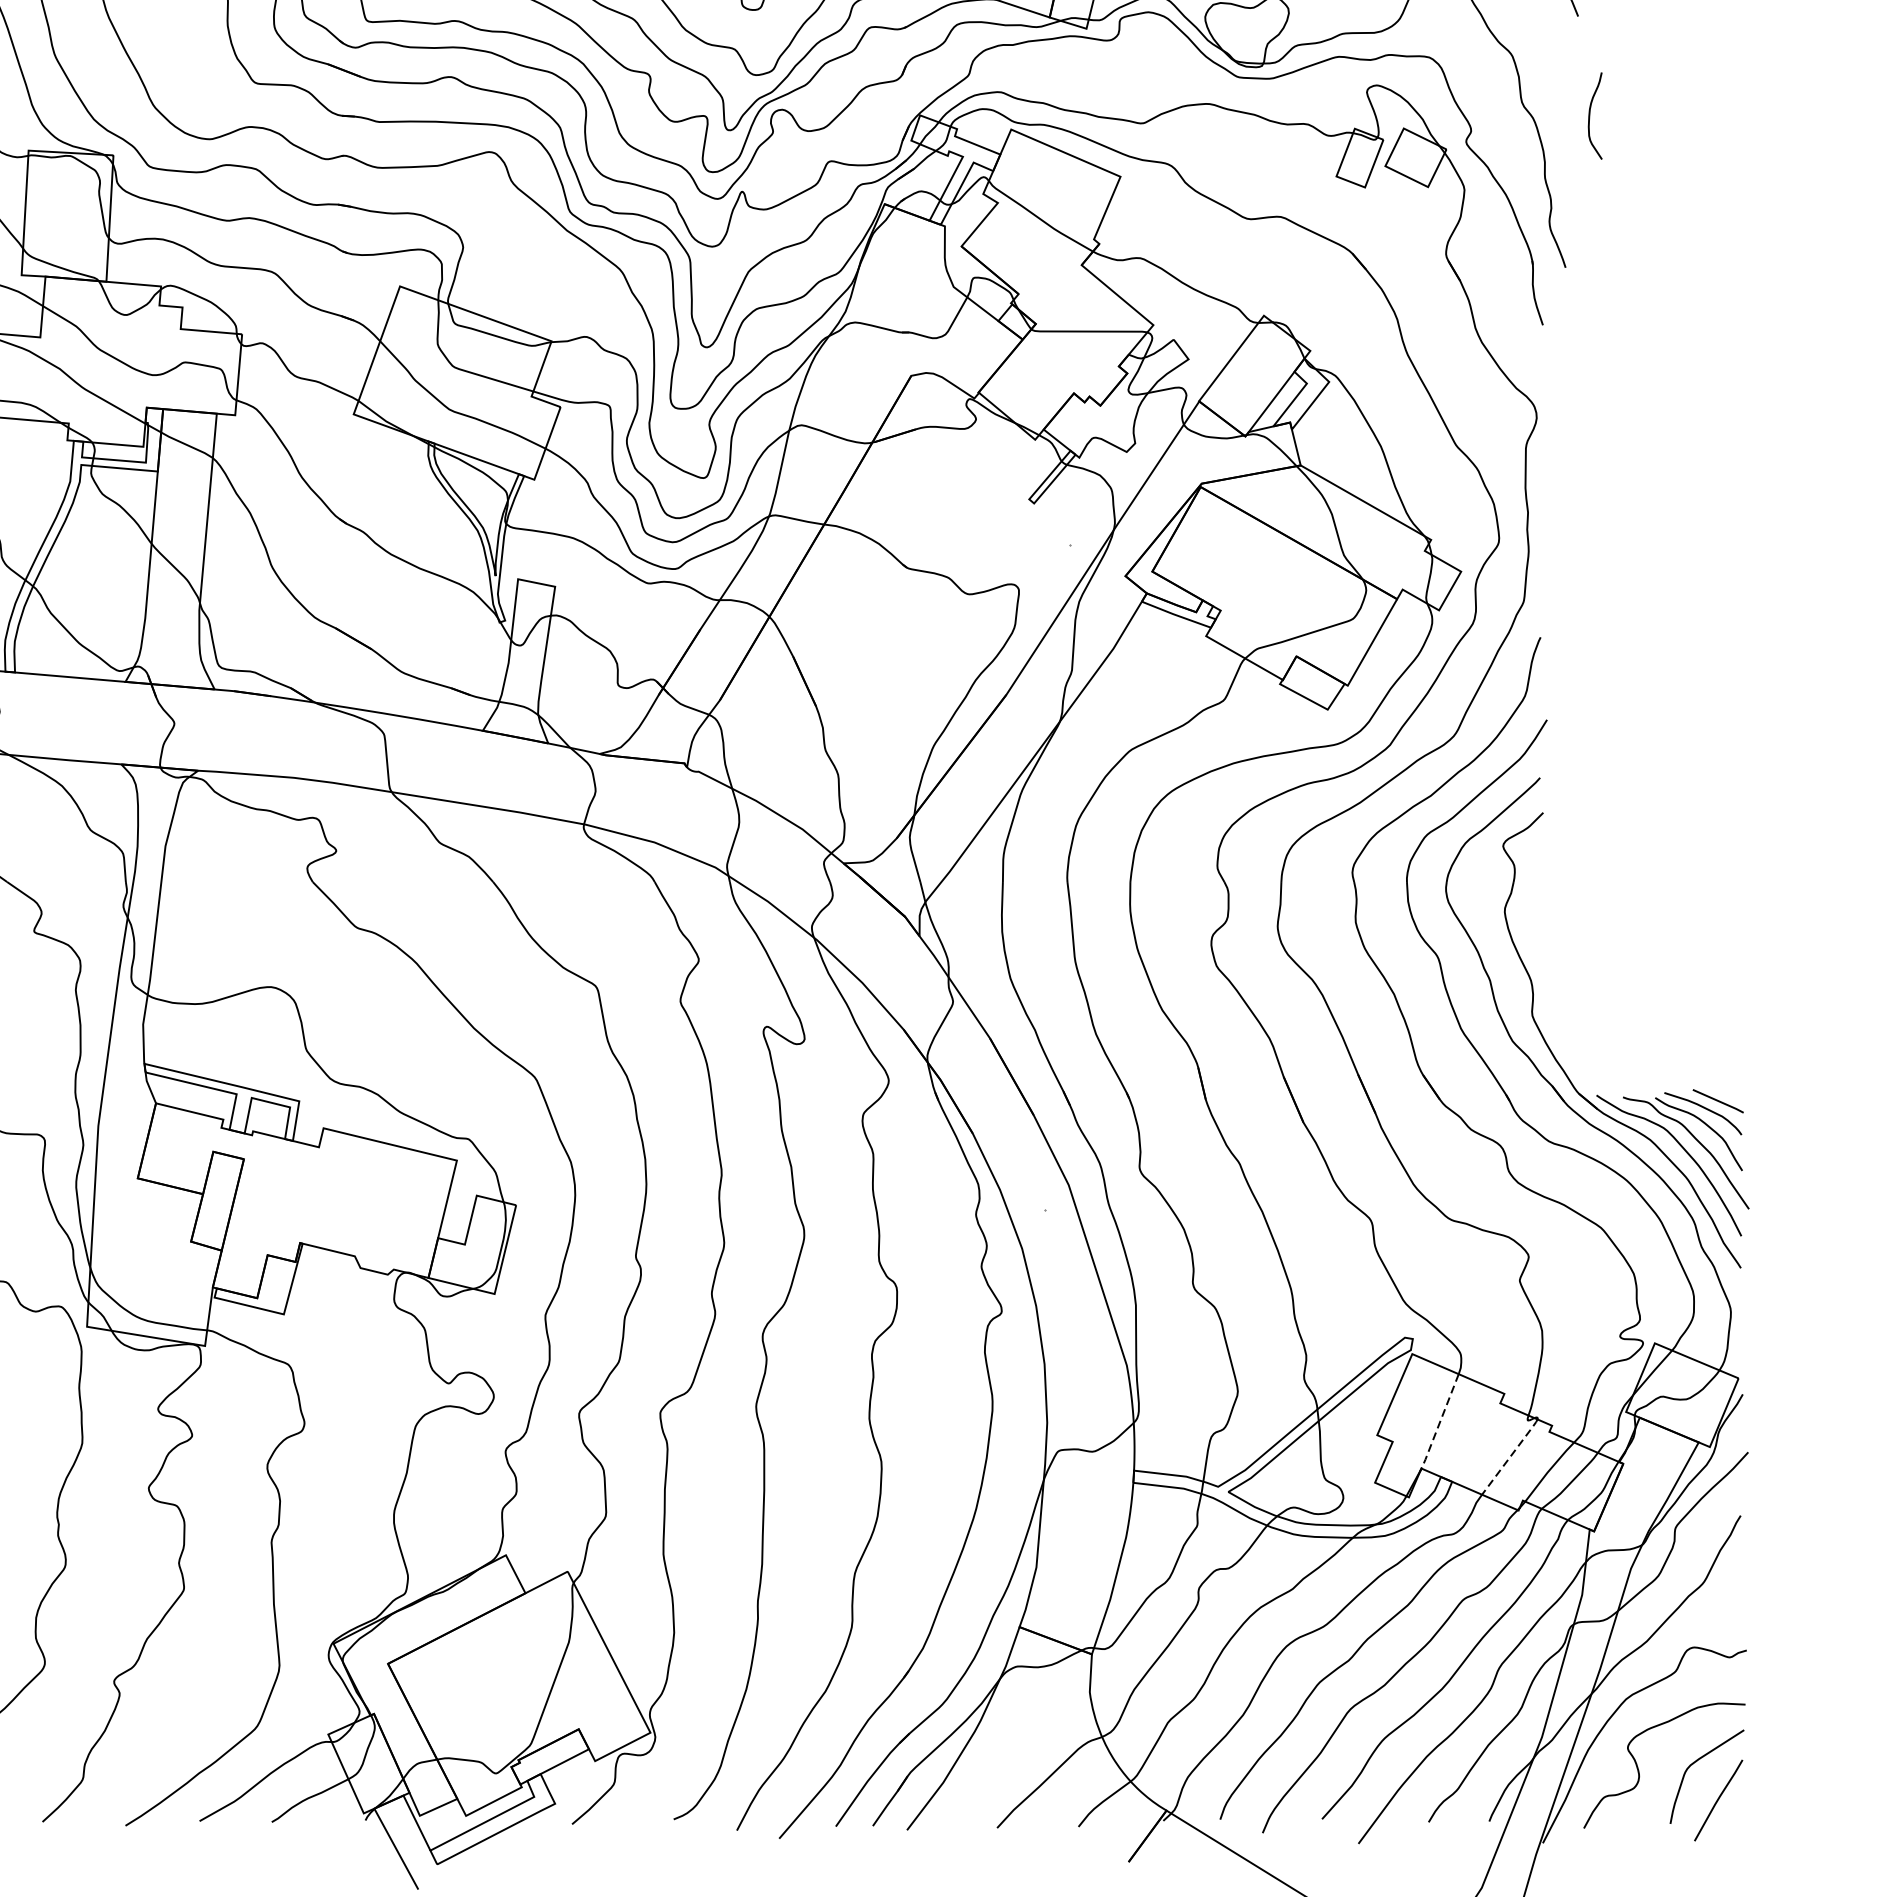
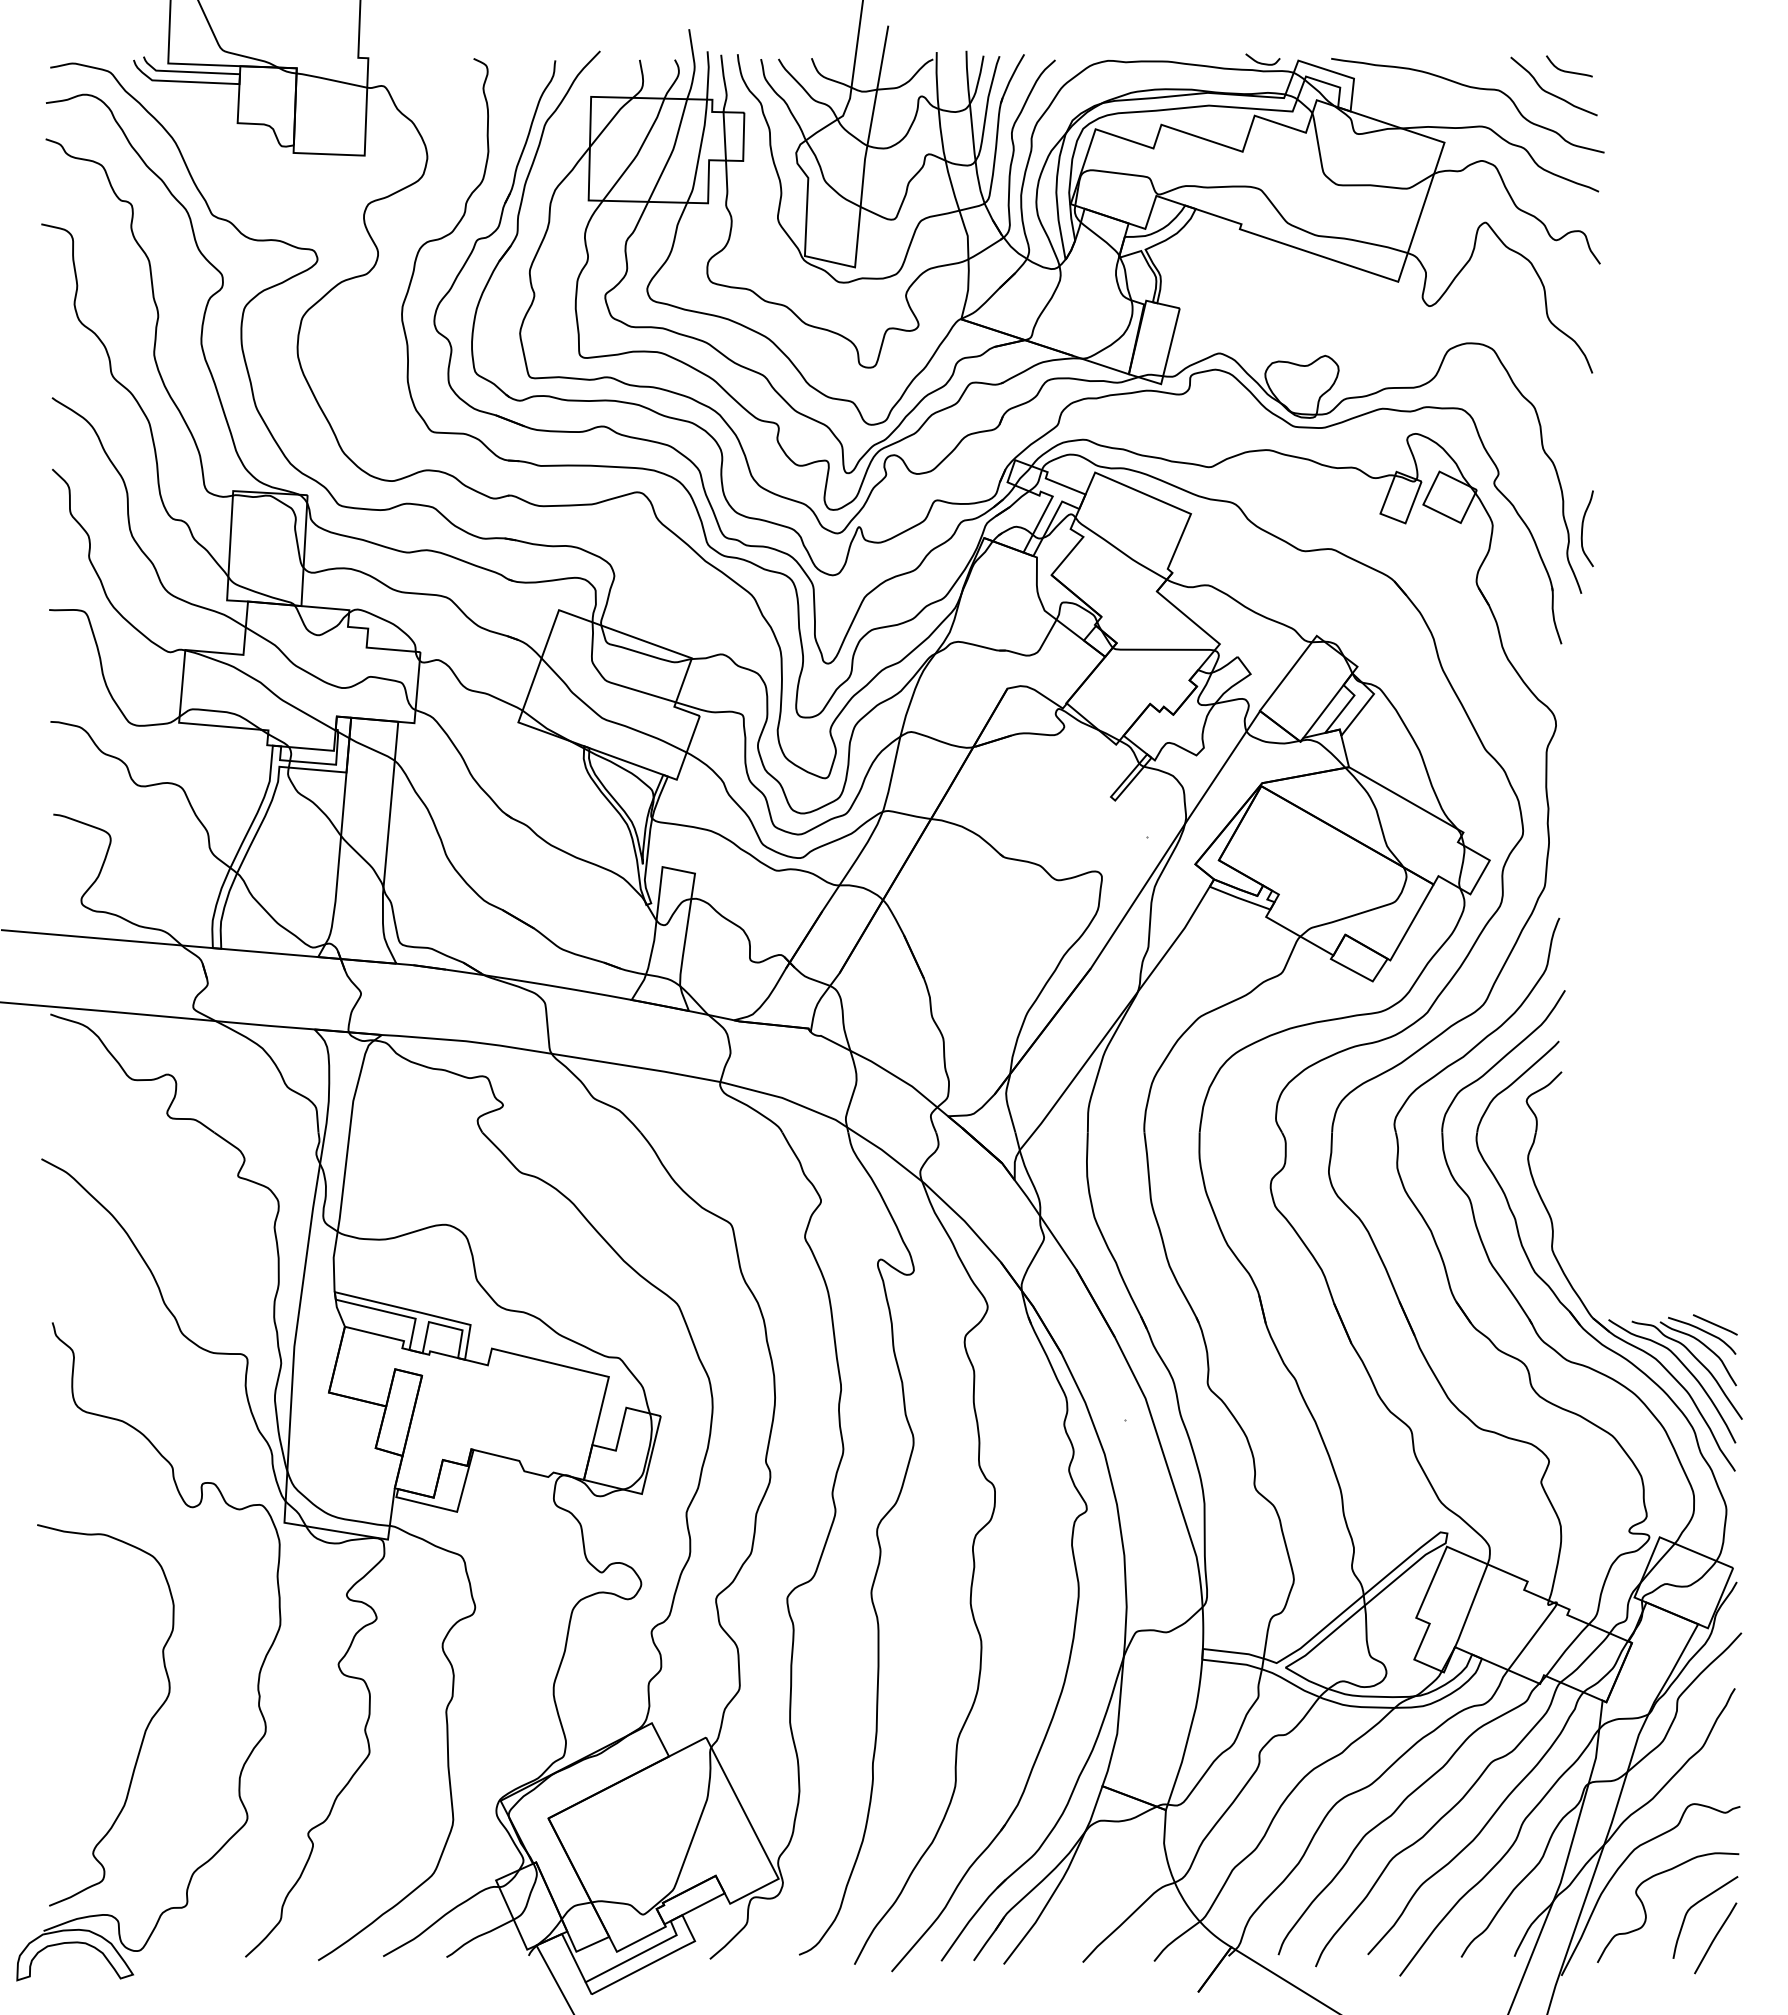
curve: (1590, 115) -> (1583, 528), moved
line: (1440, 1422) -> (1471, 1606), dashed -> solid
line: (1510, 1456) -> (1533, 1636), dashed -> solid

